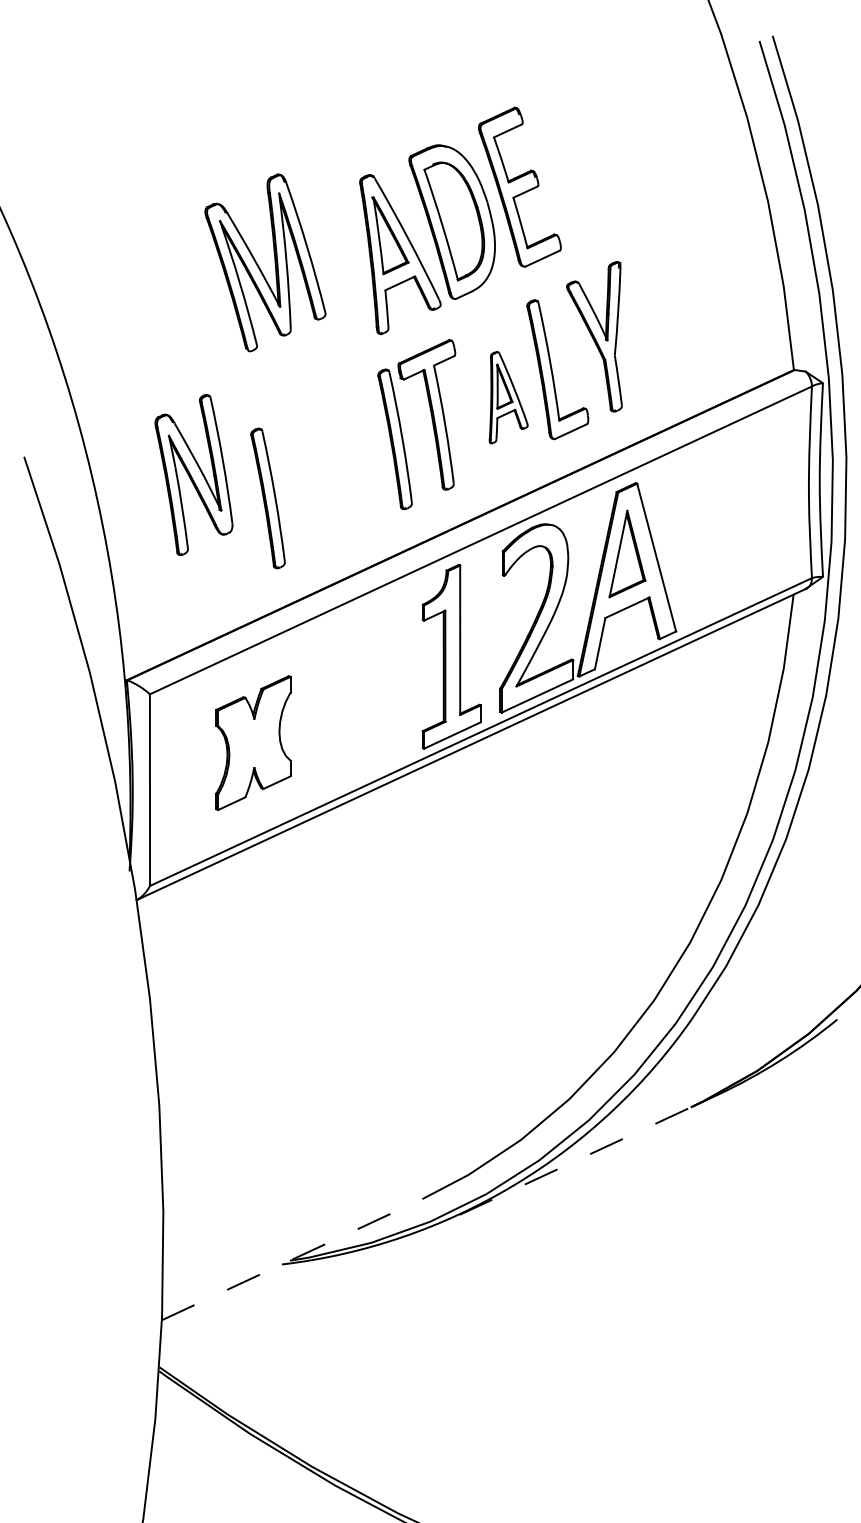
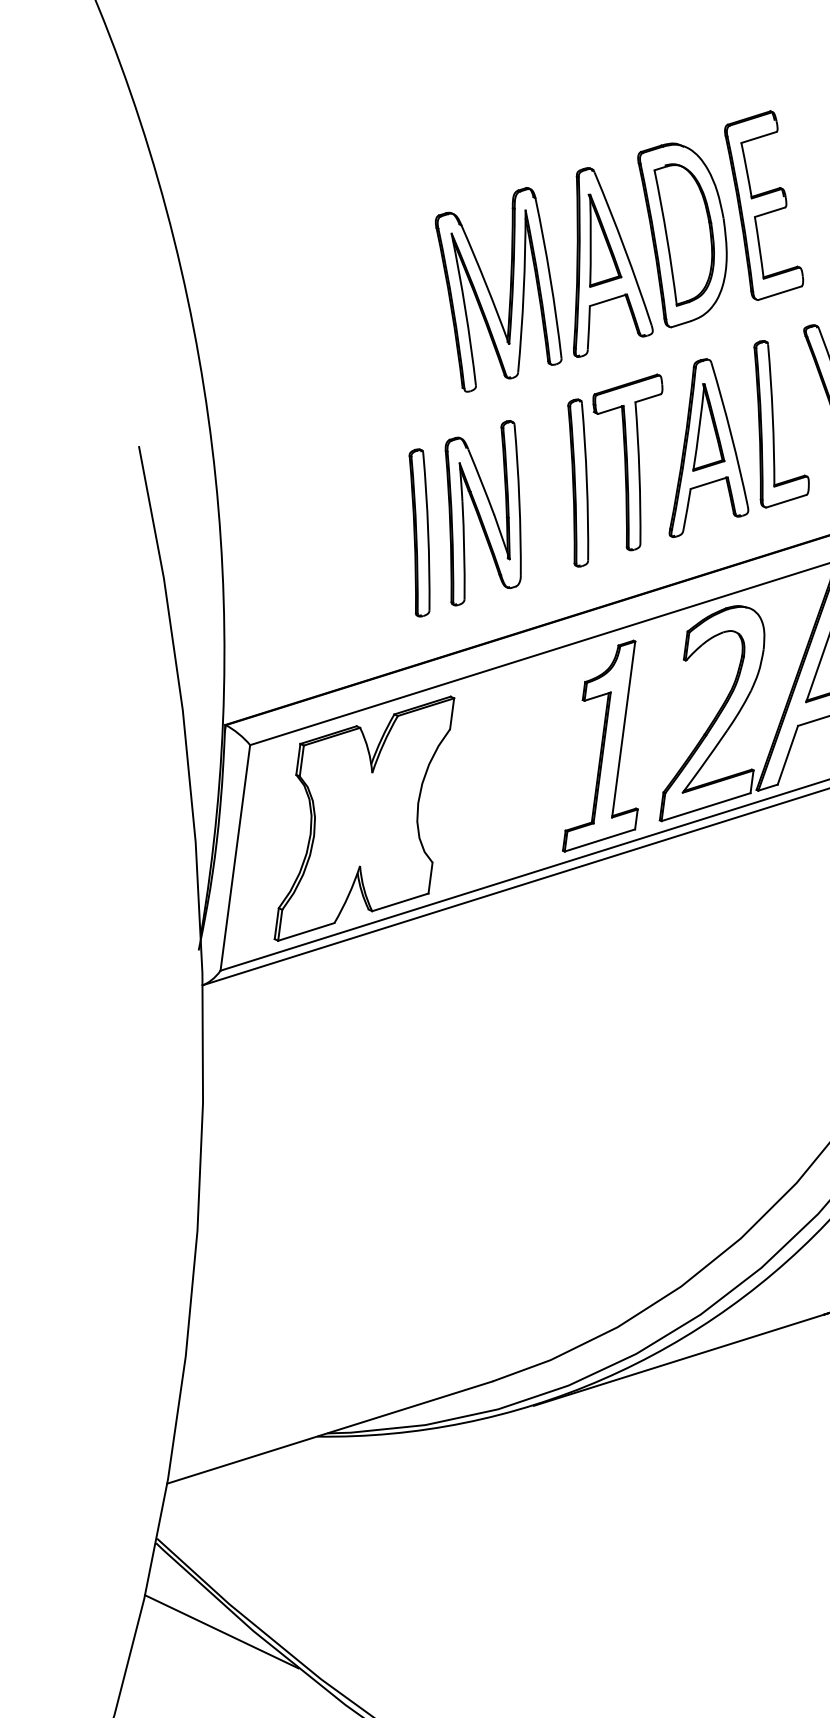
part: (259, 266) -> (491, 293), moved
part: (508, 397) -> (718, 451), size x1.67
part: (193, 474) -> (482, 512), moved
part: (253, 742) -> (364, 817), size x1.67
line: (575, 1160) -> (678, 1359), dashed -> solid
line: (292, 1259) -> (330, 1432), dashed -> solid
line: (223, 1437) -> (221, 1631), added

